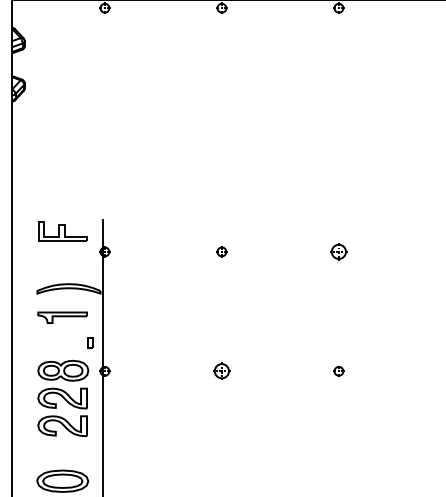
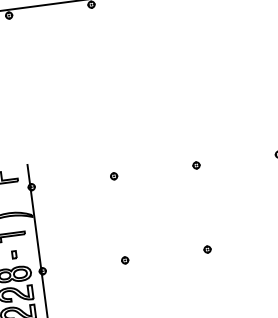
part: (338, 251) -> (196, 165), size x0.62
part: (90, 342) -> (14, 254), moved
part: (221, 371) -> (124, 260), size x0.62

